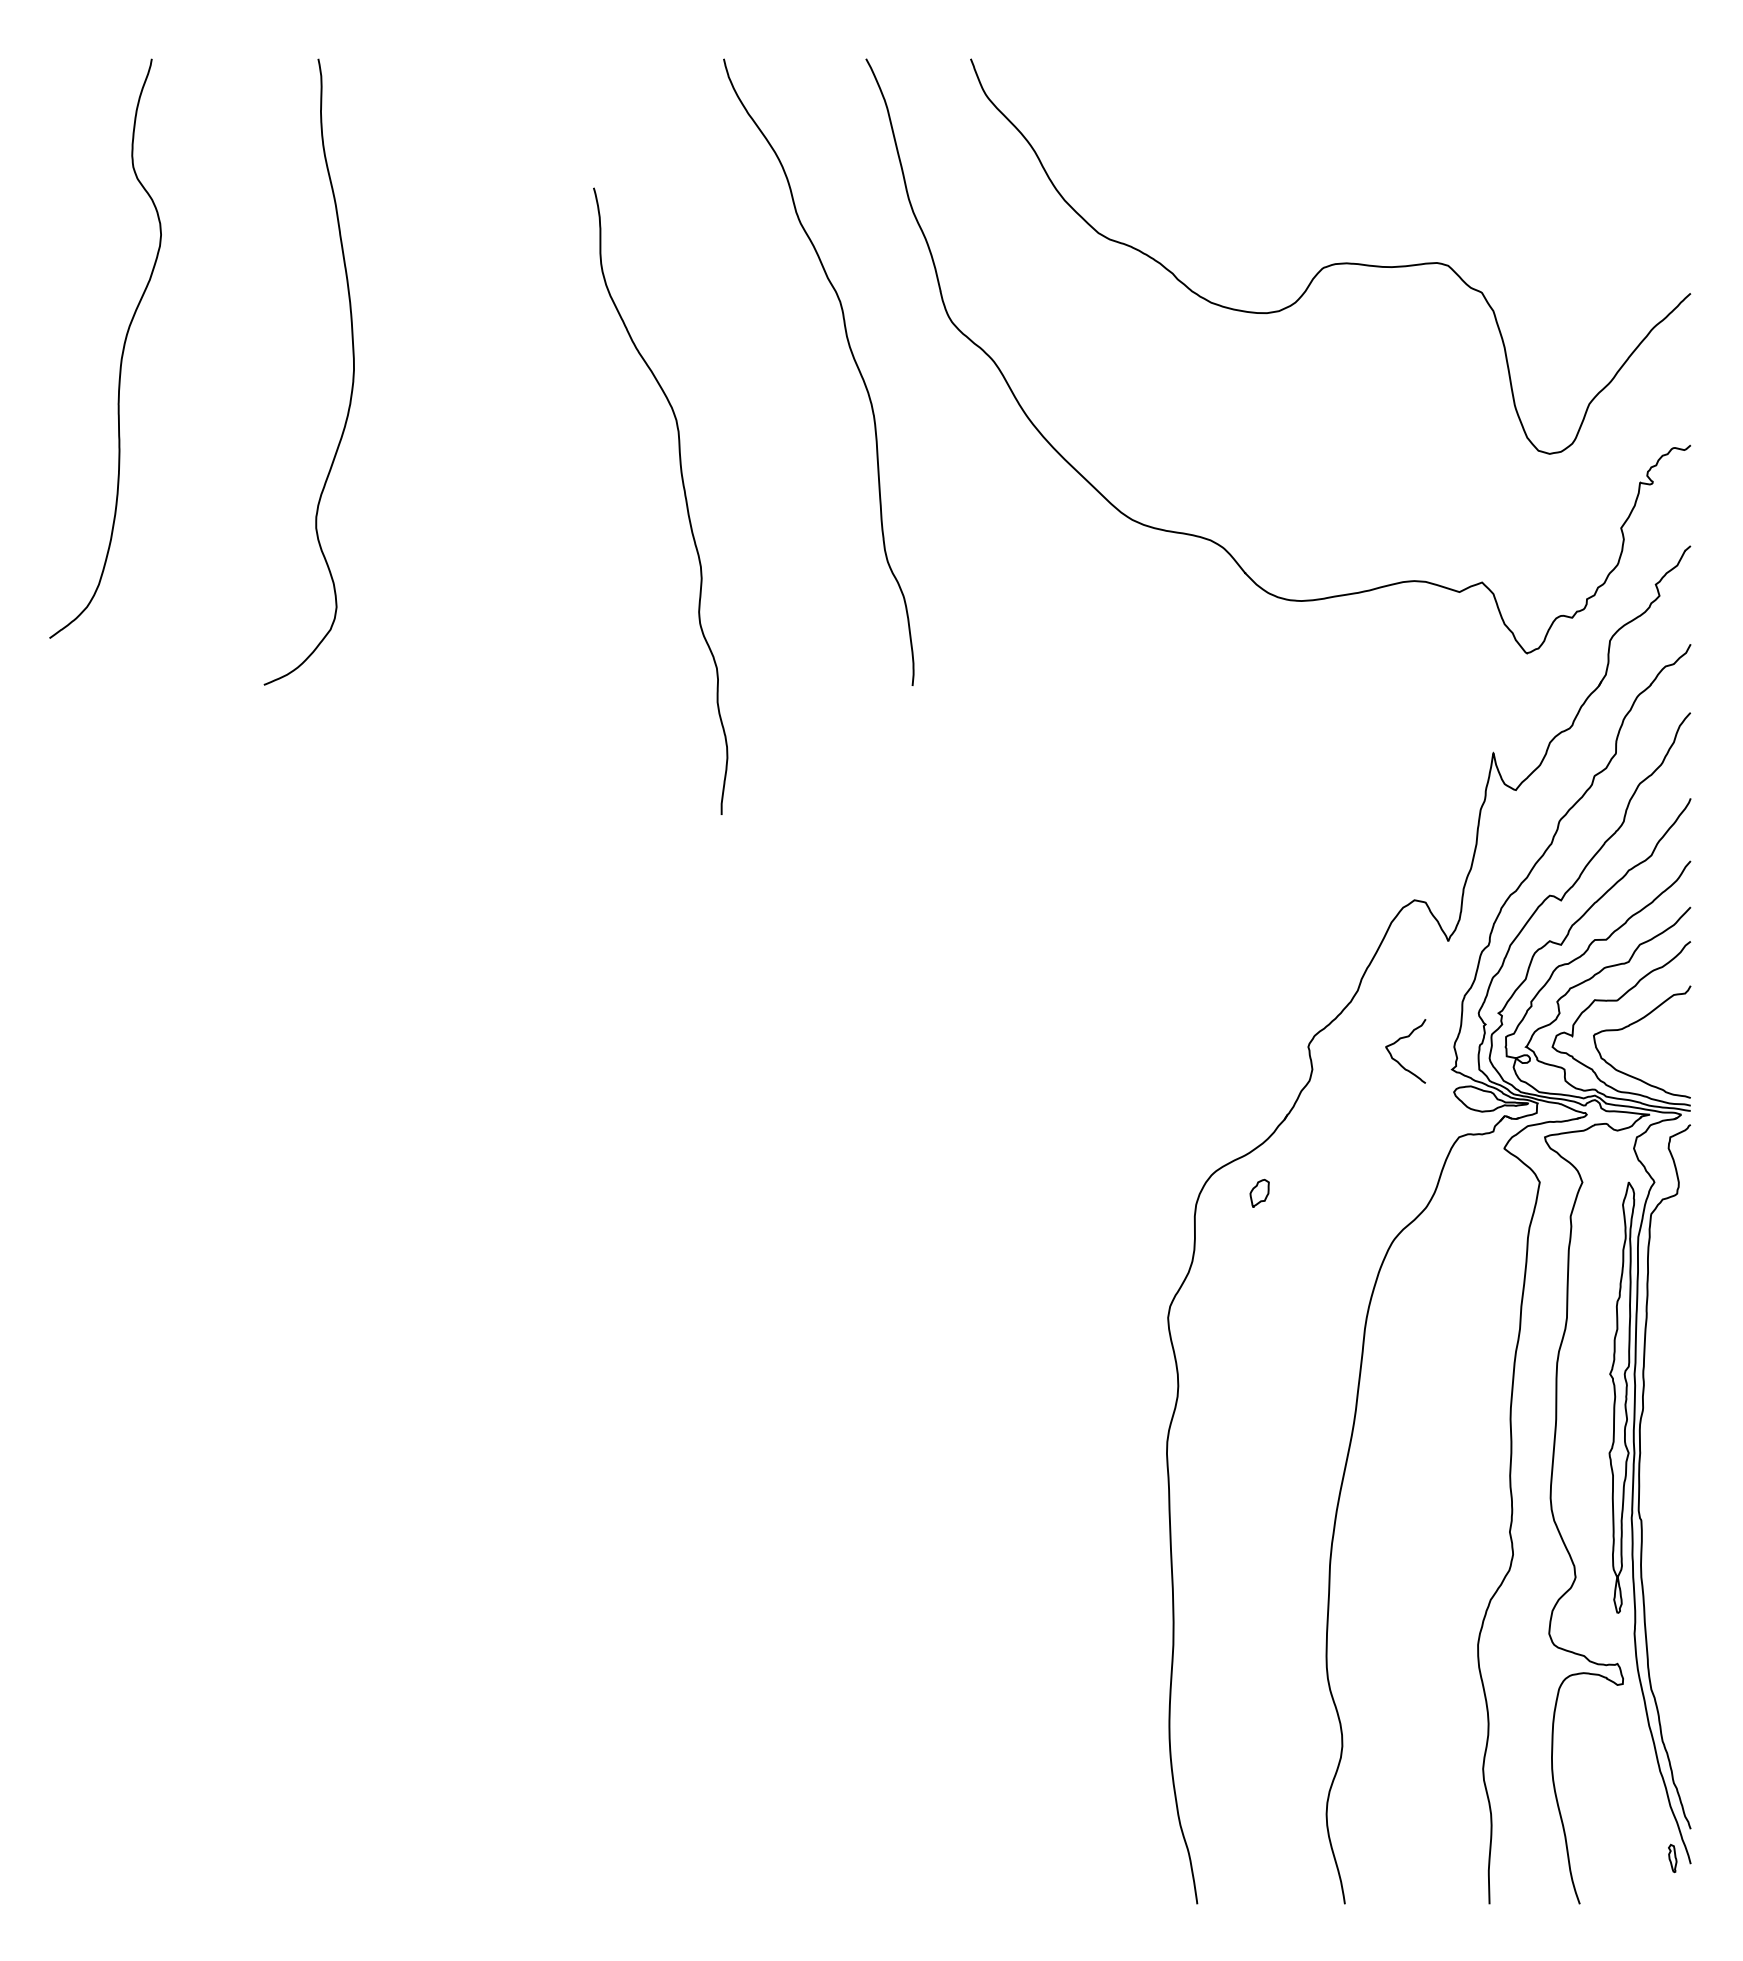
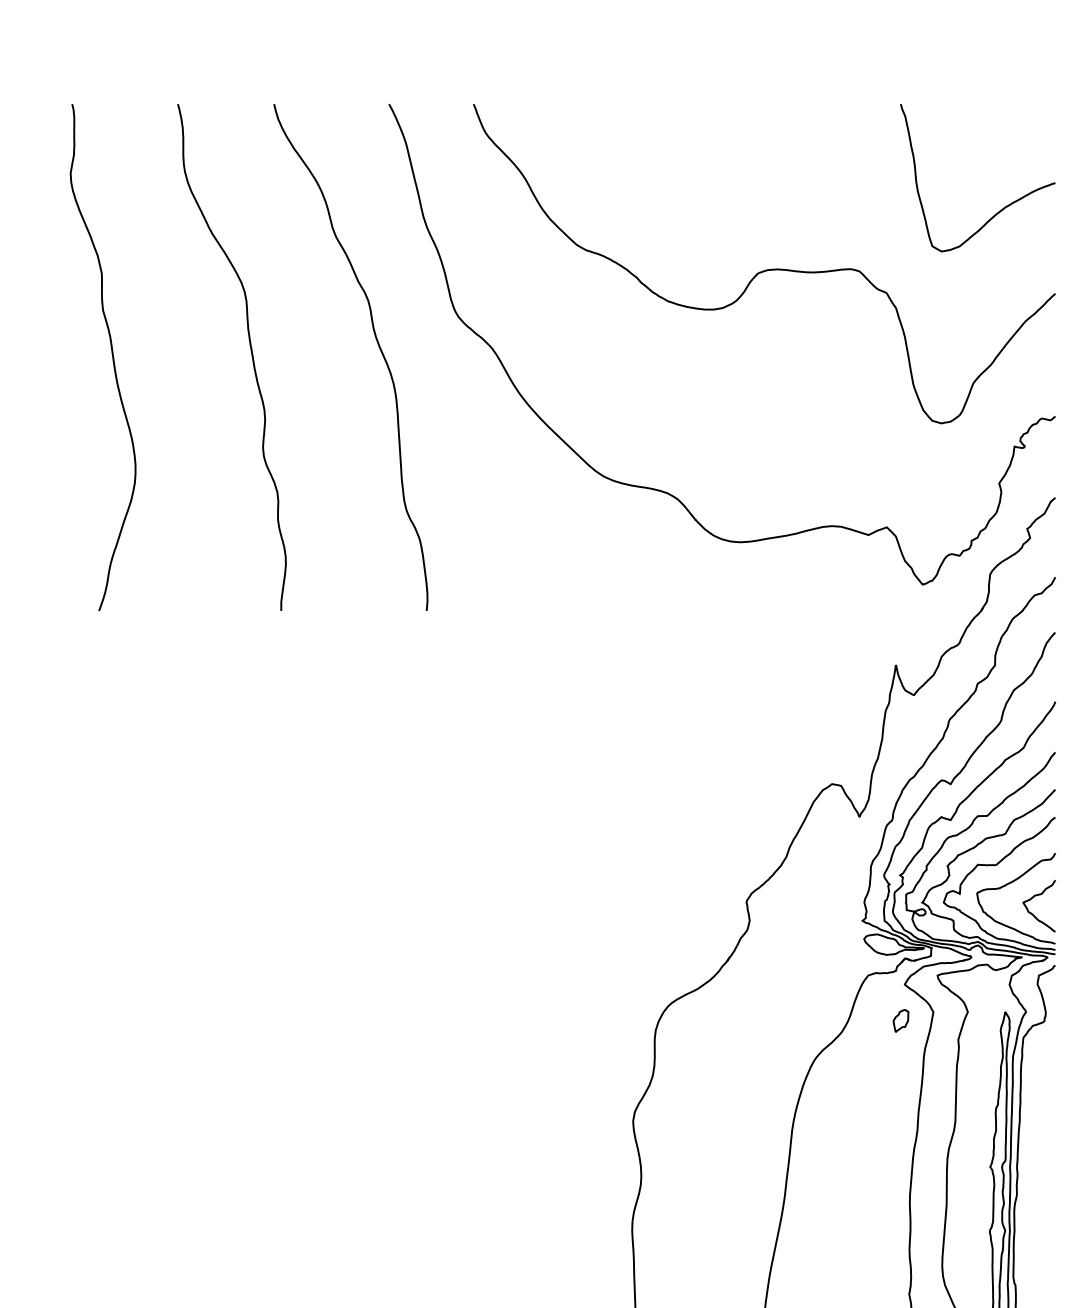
curve: (1624, 188) -> (1001, 208), added
curve: (523, 372) -> (112, 357), added
curve: (684, 497) -> (251, 354), moved
curve: (1397, 1042) -> (1032, 898), moved
part: (1259, 1192) -> (900, 1020), moved

